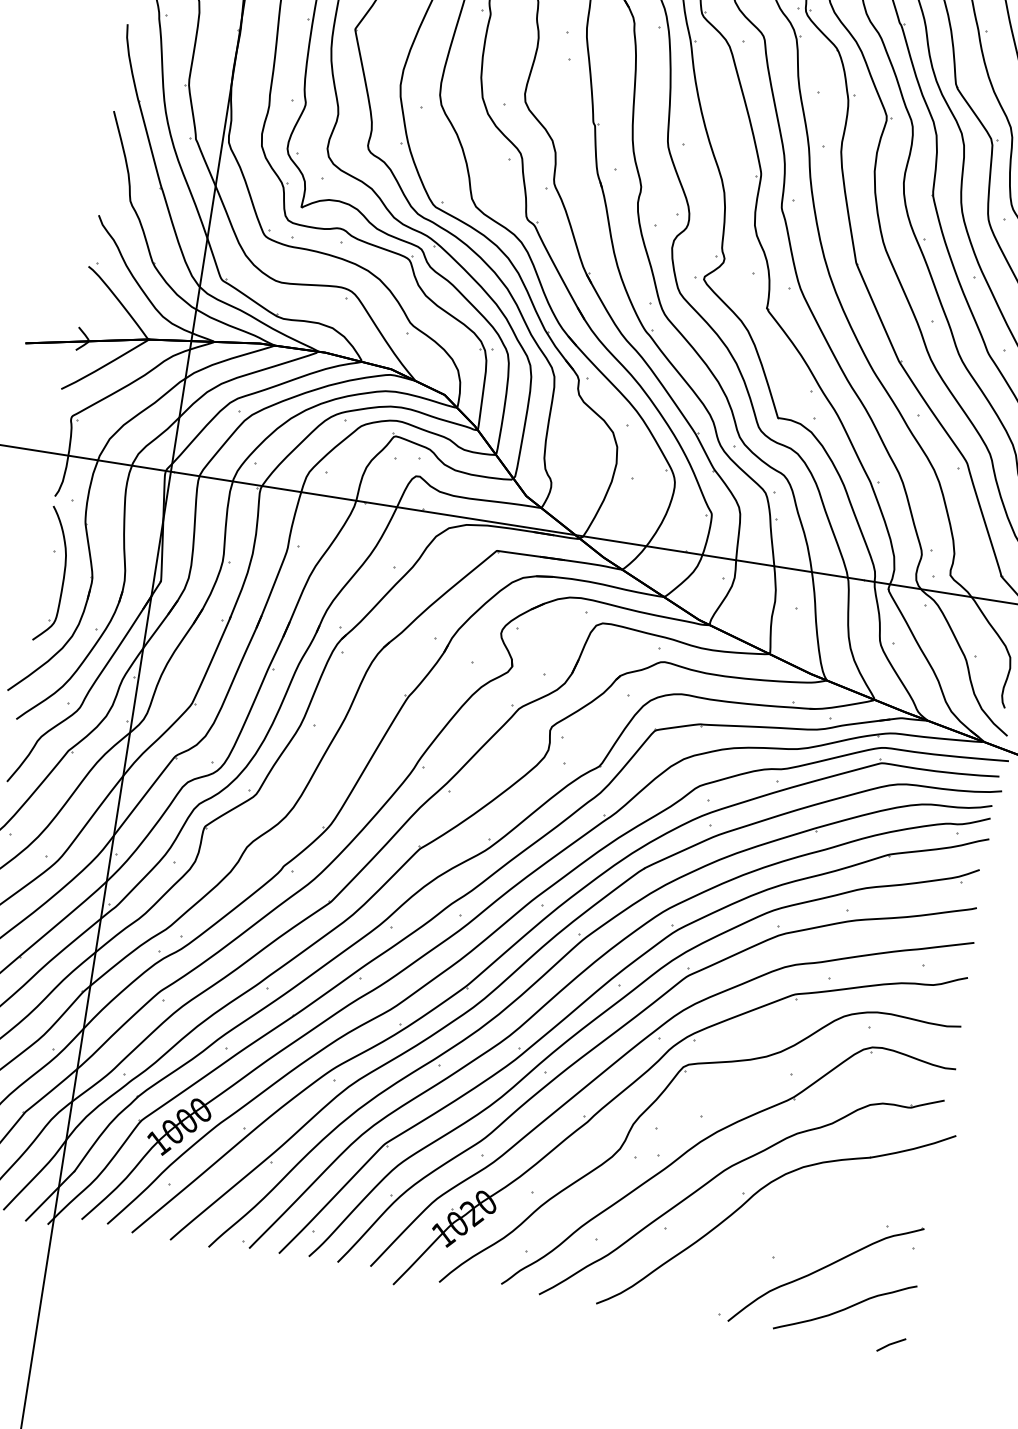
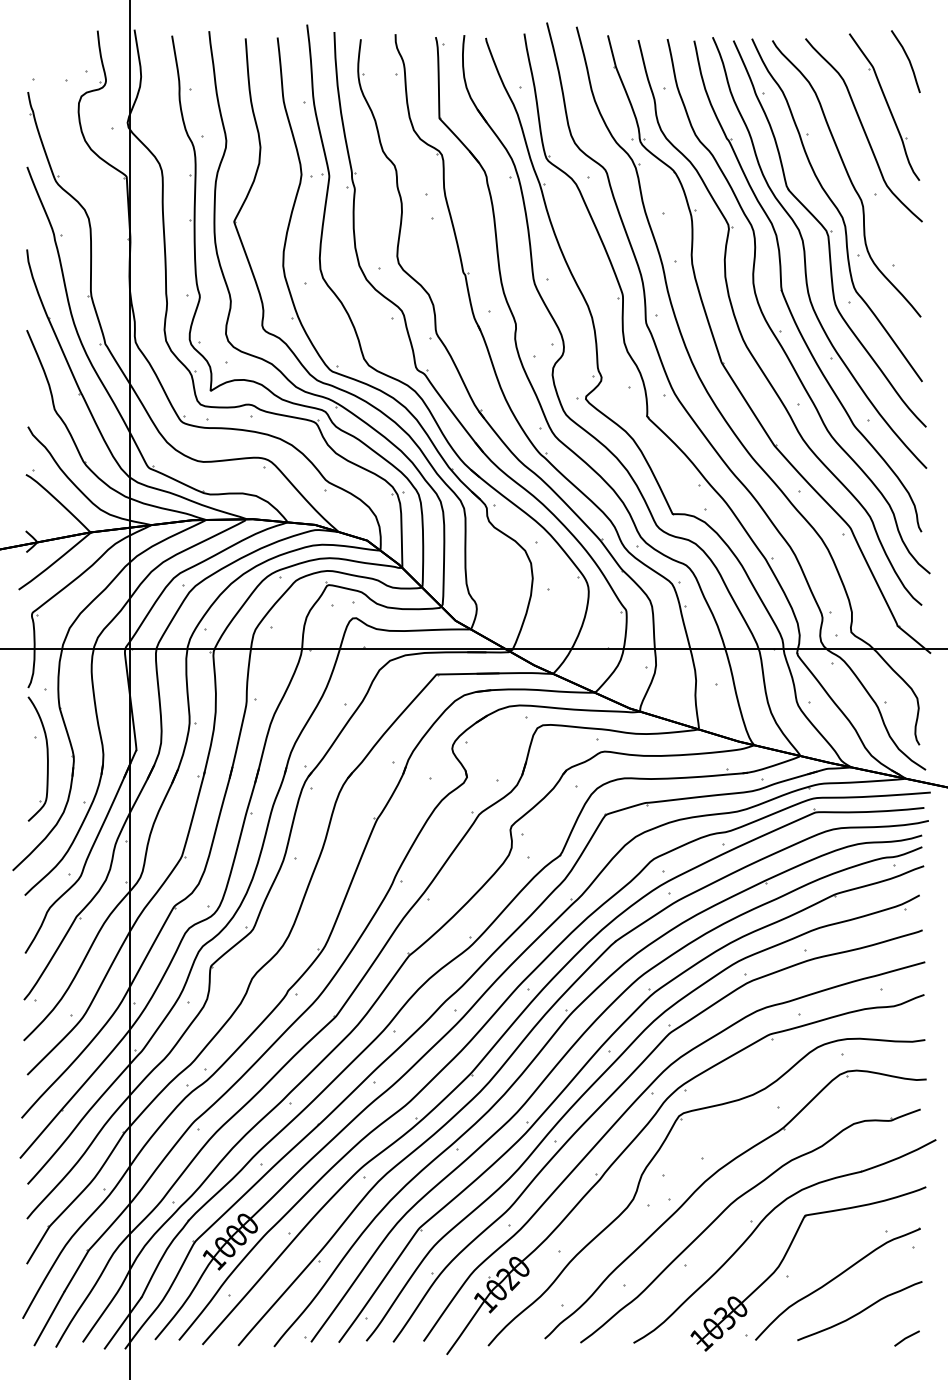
part: (774, 1237) -> (785, 1257), added

